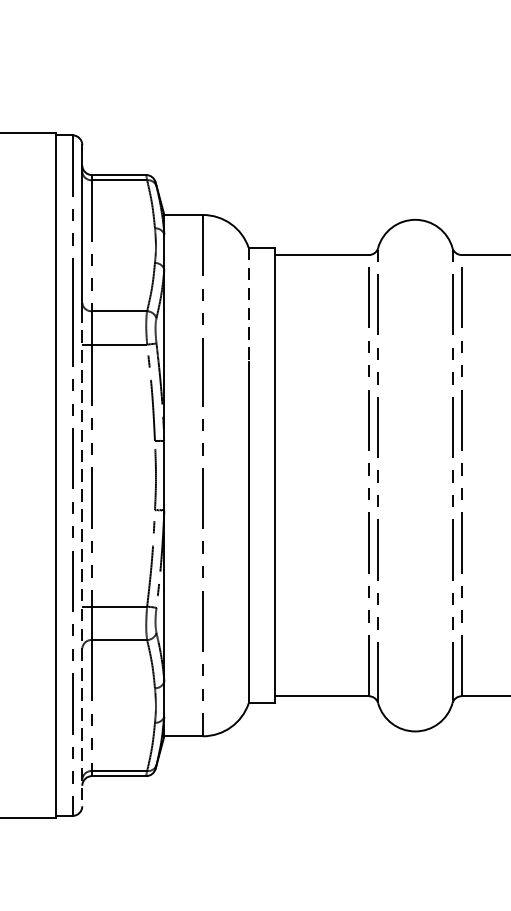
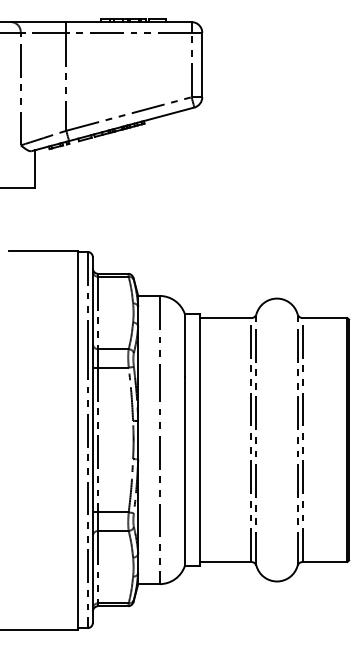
line: (247, 306) -> (184, 346), dashed -> solid
line: (81, 559) -> (92, 486), dashed -> solid

